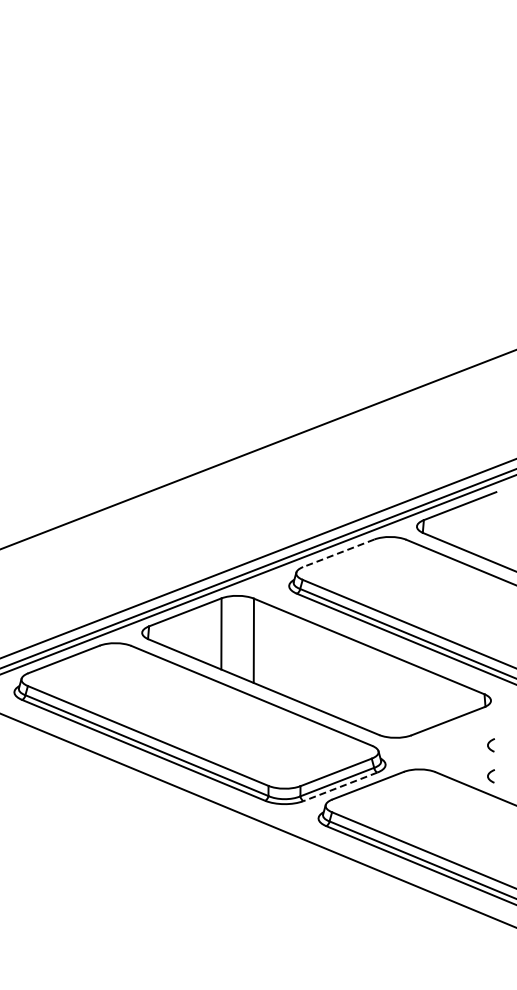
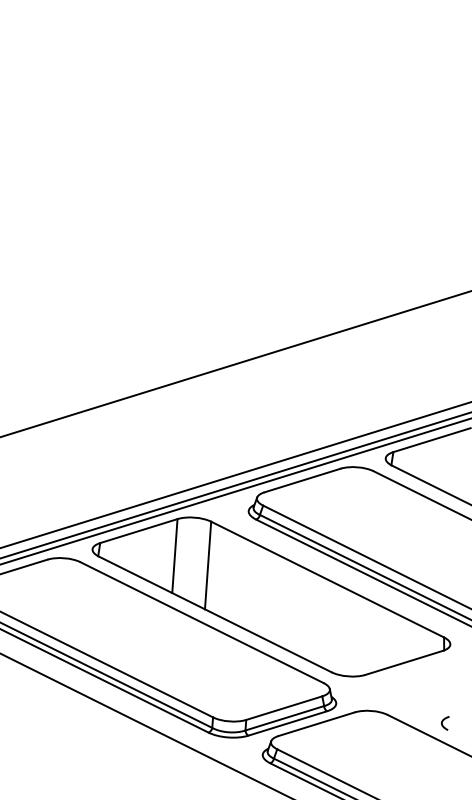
line: (338, 553) -> (302, 480), dashed -> solid
curve: (489, 746) -> (445, 692), removed
line: (340, 786) -> (287, 723), dashed -> solid

